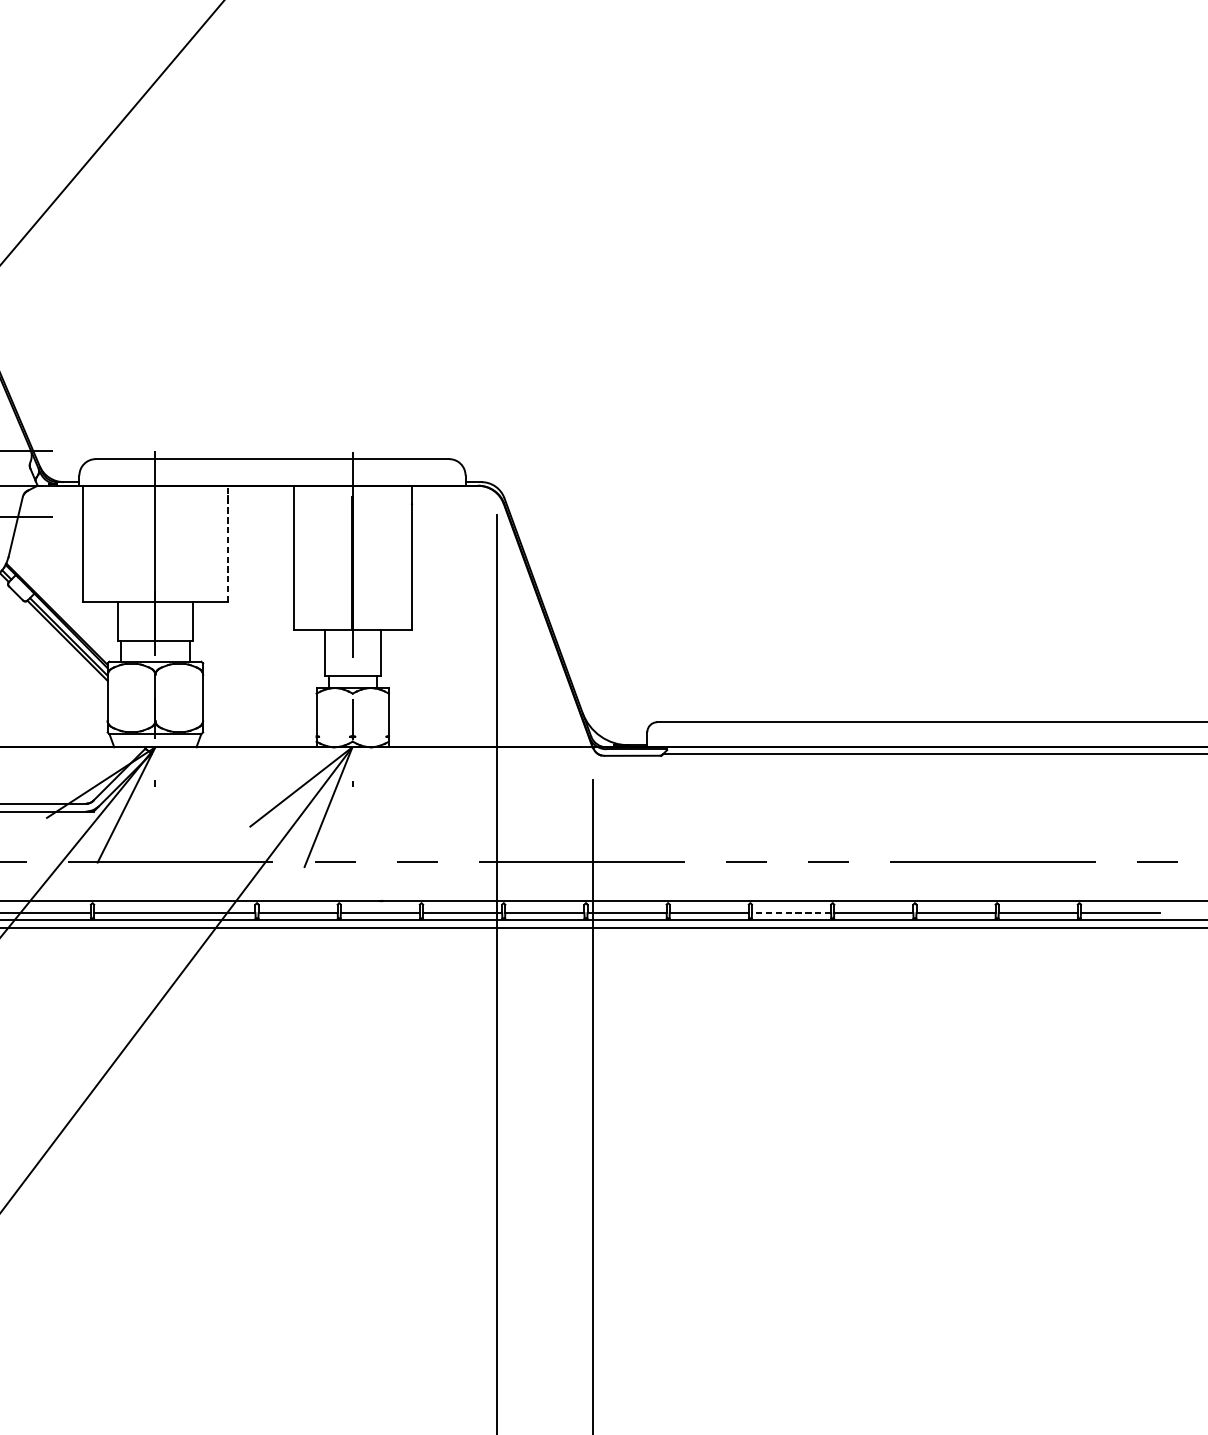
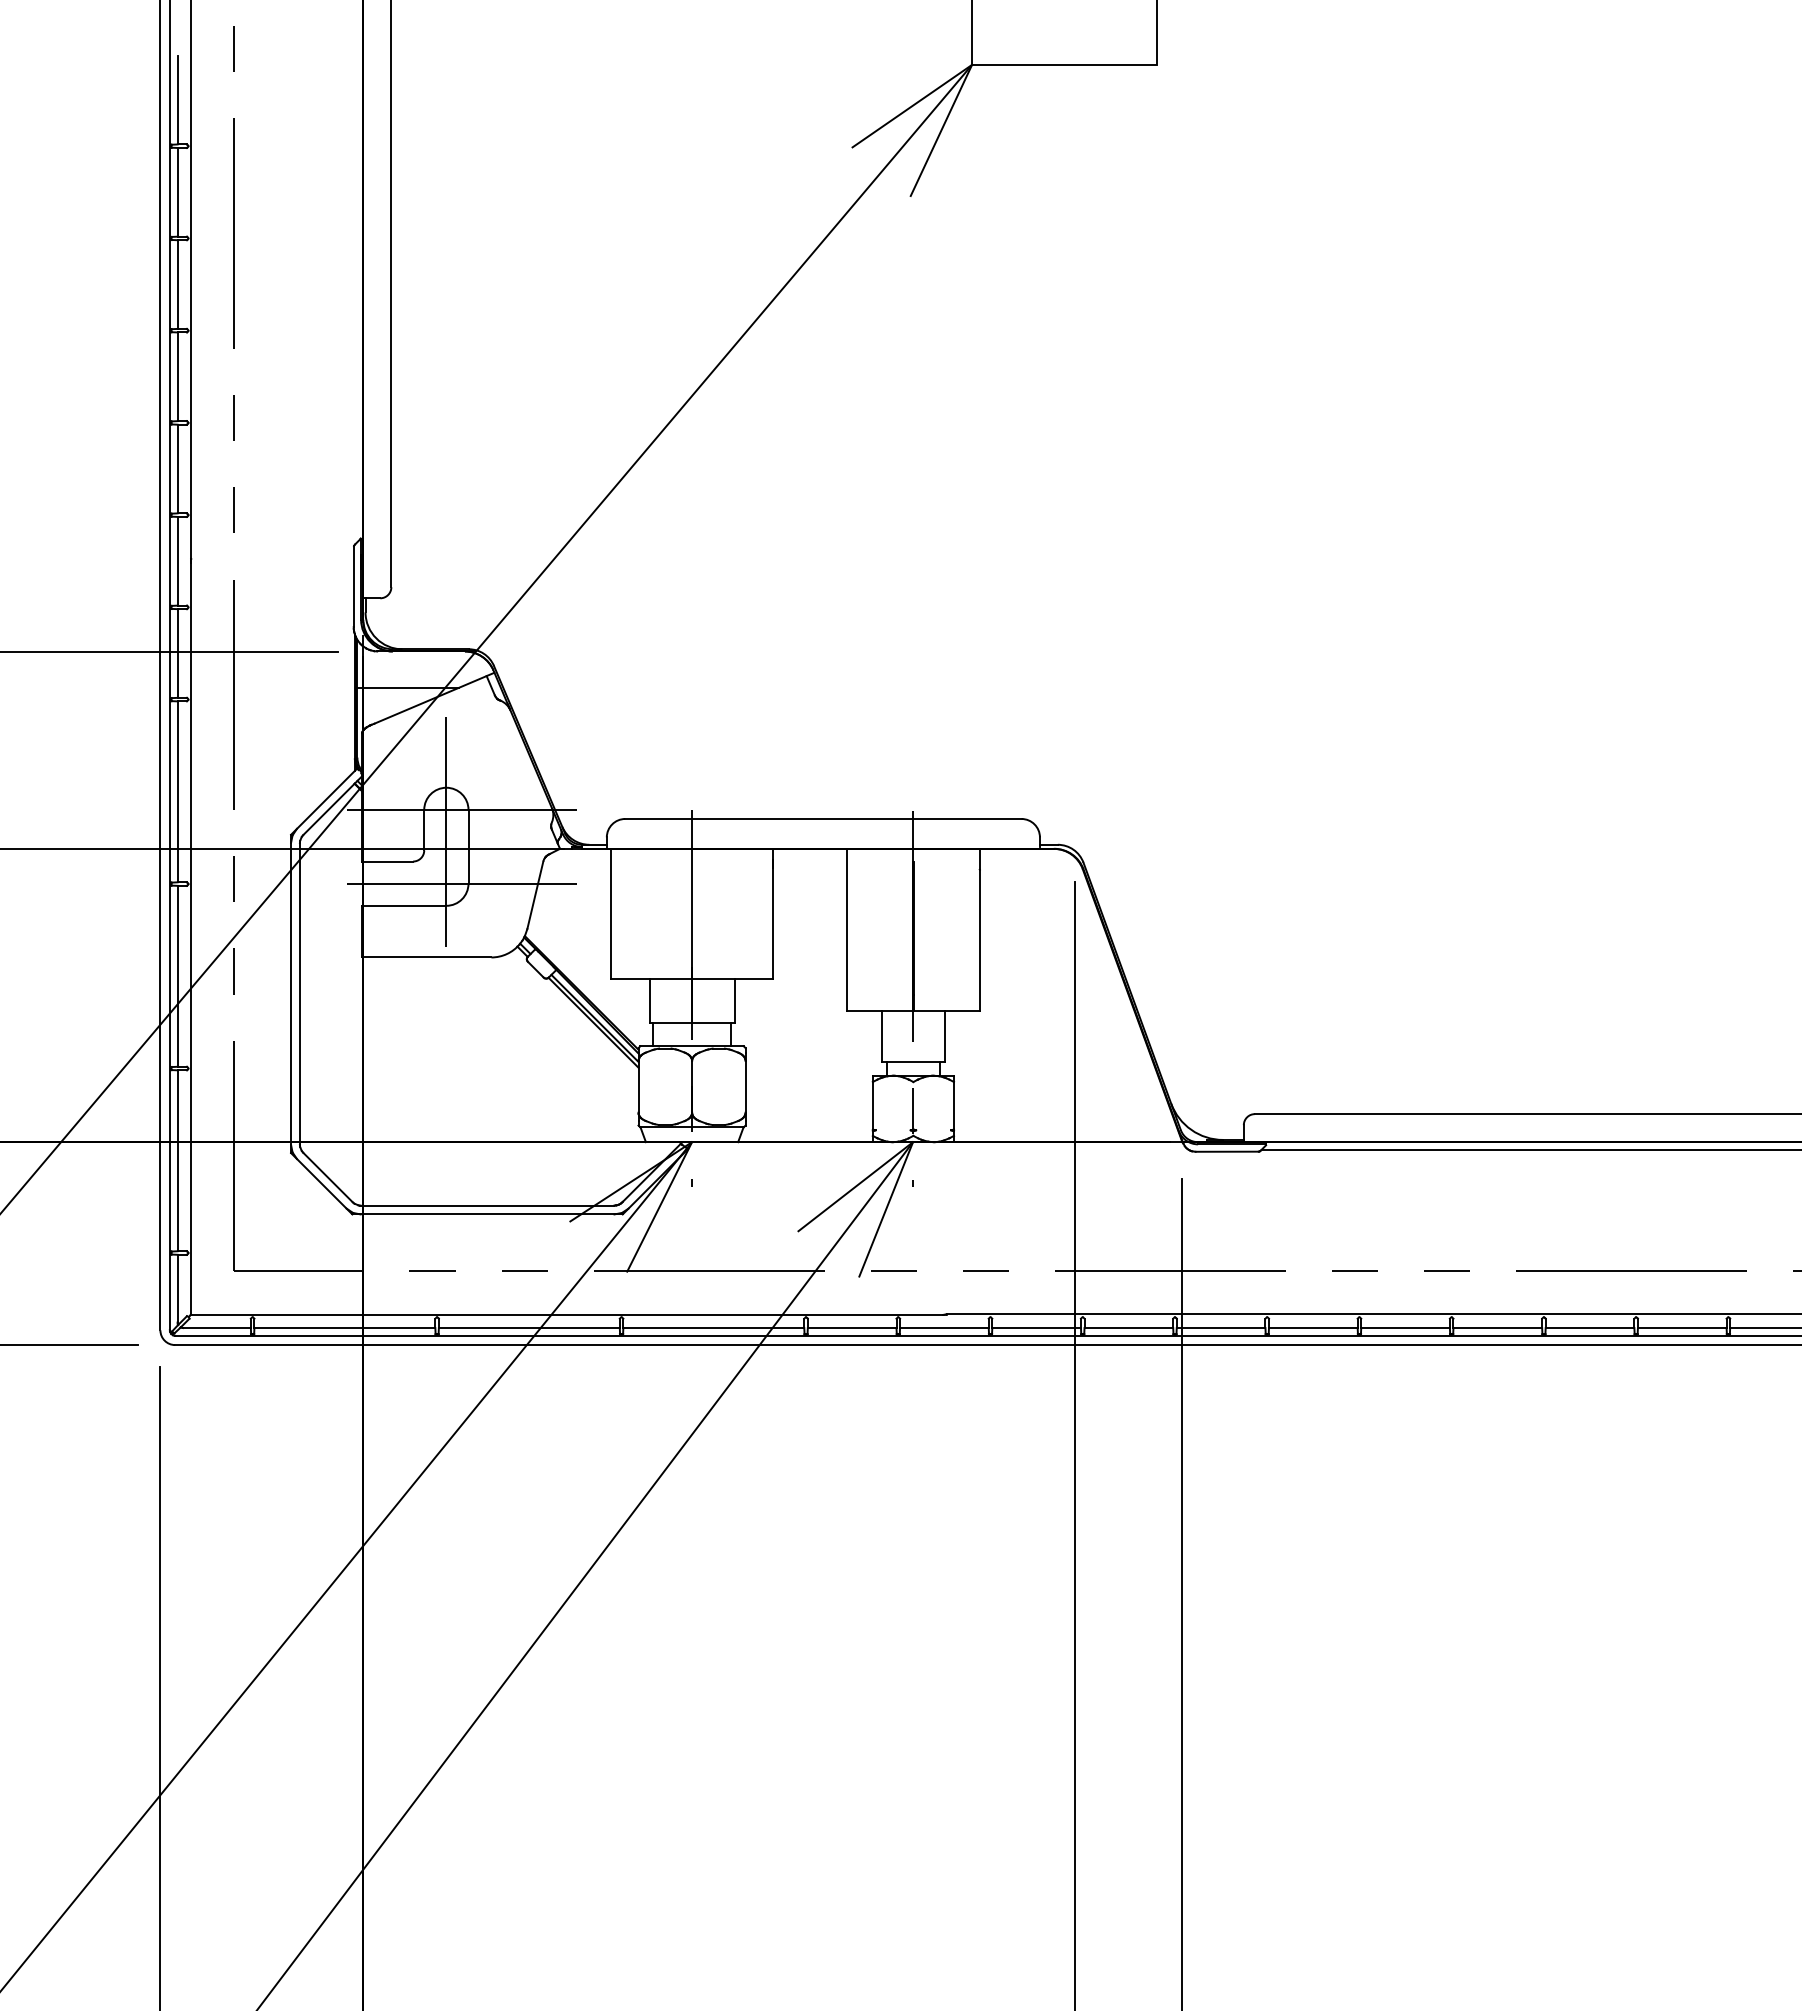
line: (228, 543) -> (773, 913), dashed -> solid
line: (791, 913) -> (1405, 1328), dashed -> solid

